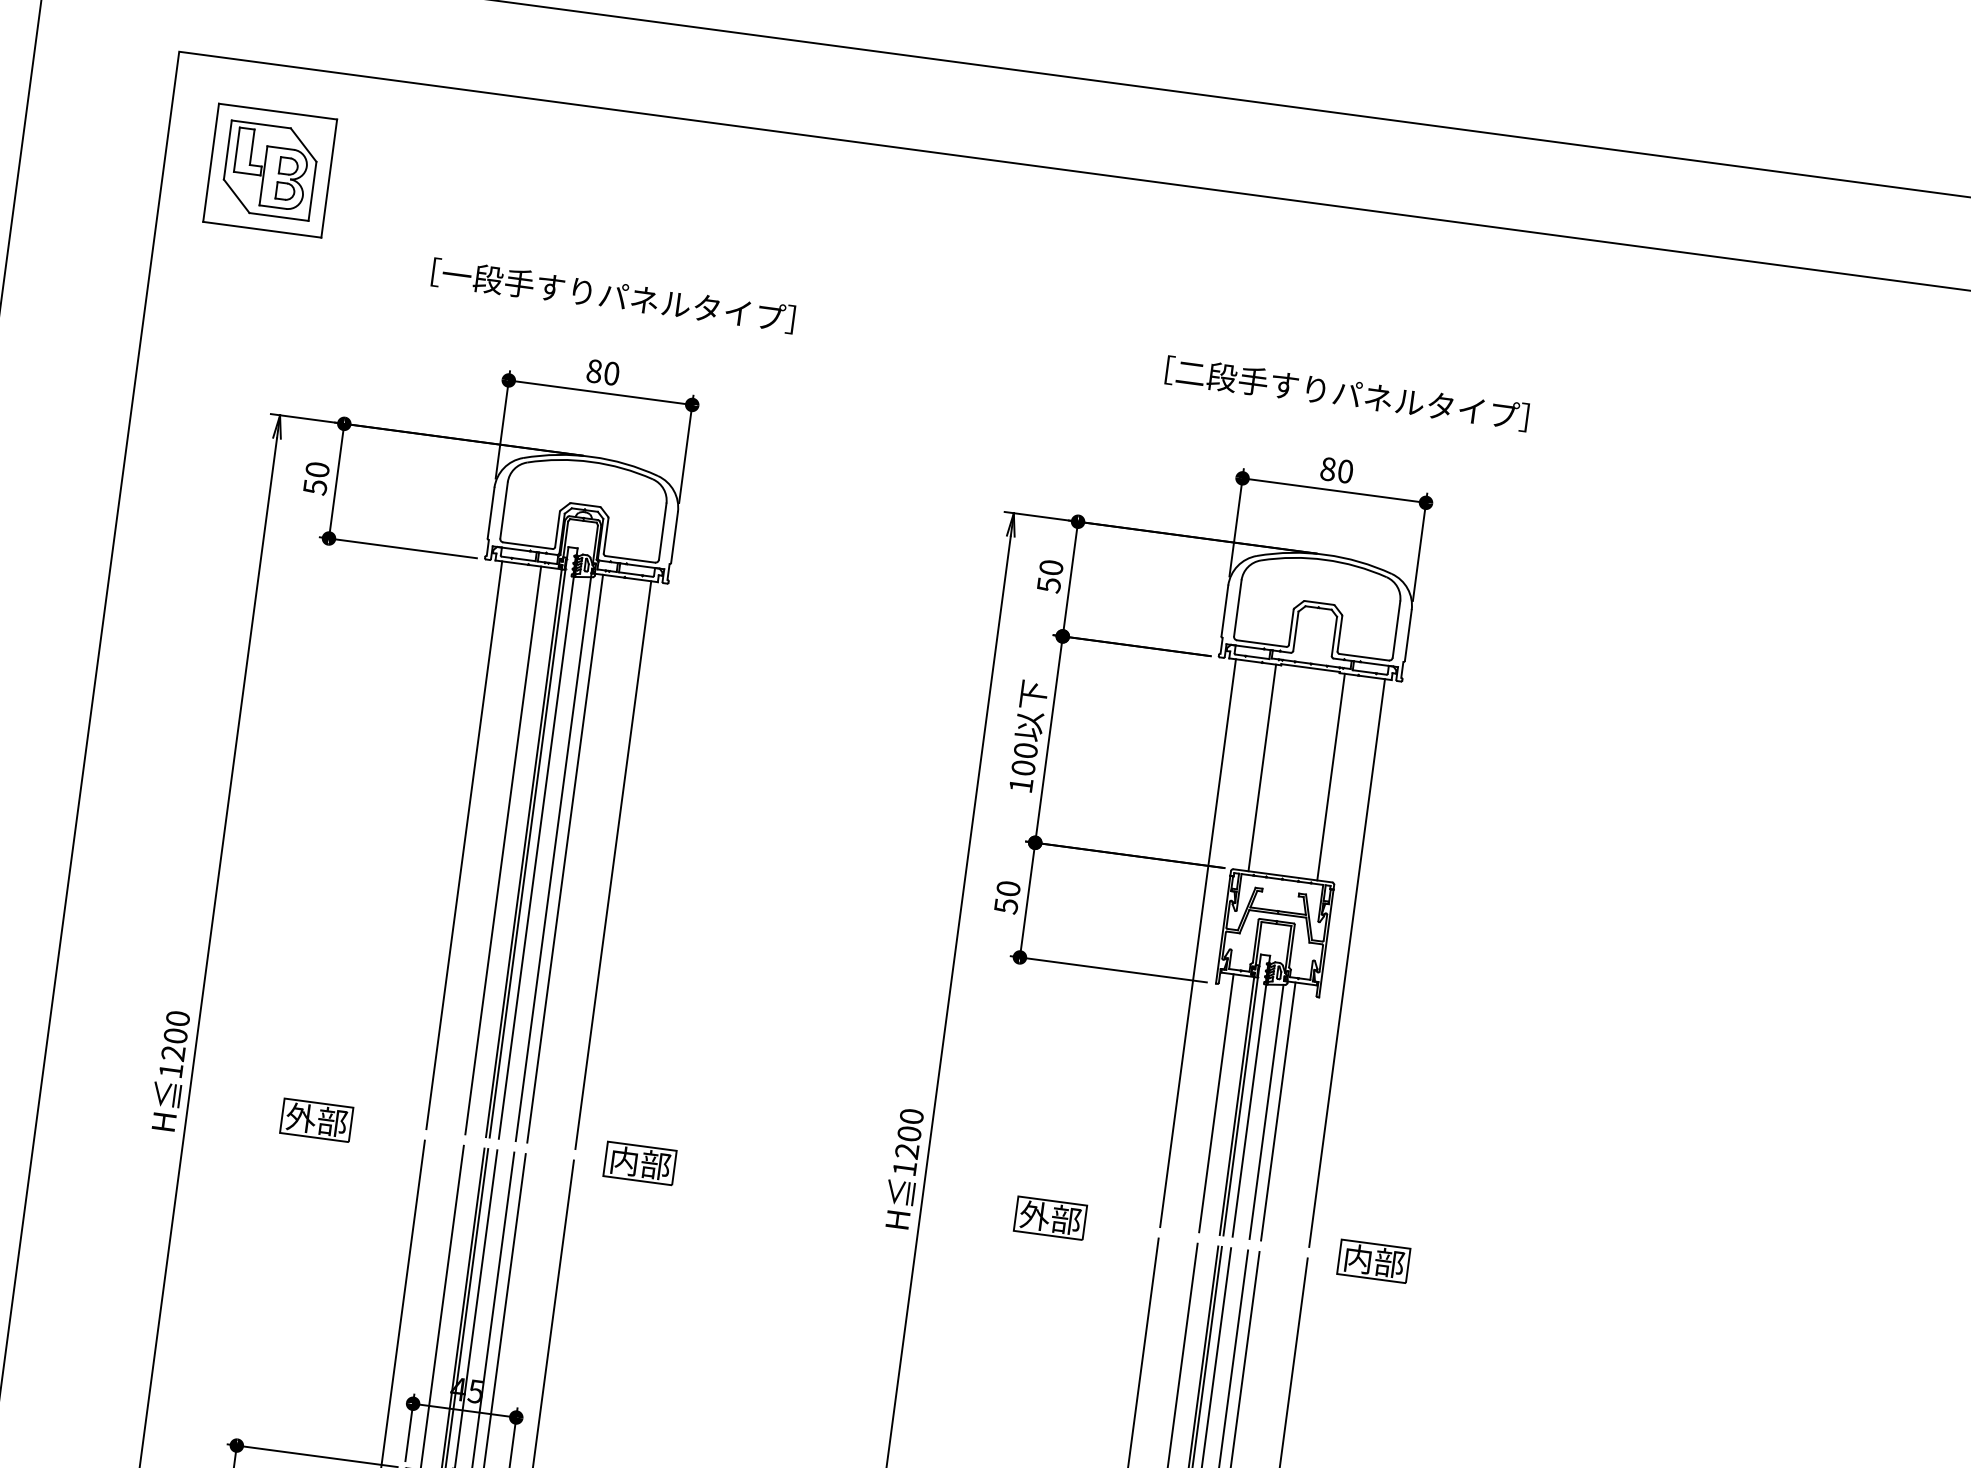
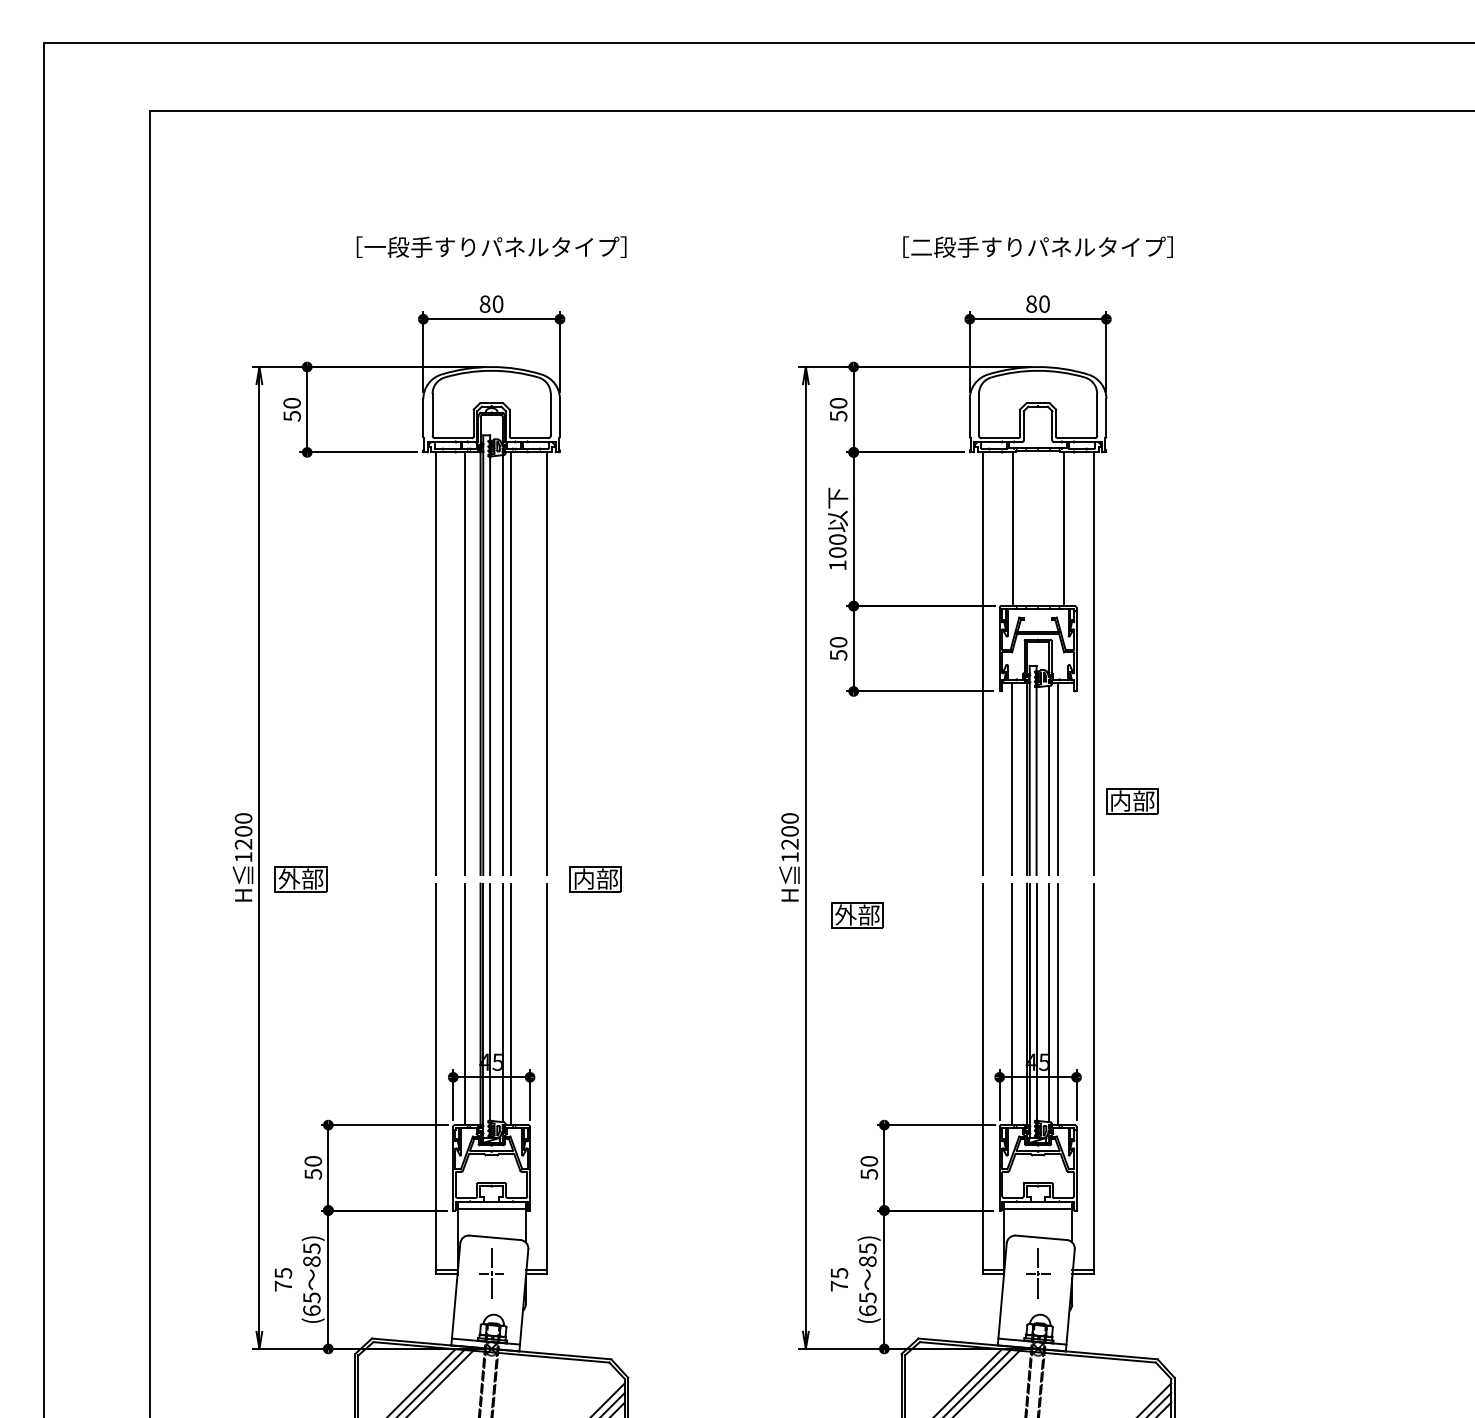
part: (269, 169) -> (227, 188), removed
part: (315, 1120) -> (300, 879), moved
part: (1050, 1218) -> (857, 915), moved
part: (1374, 1261) -> (1132, 801), moved

